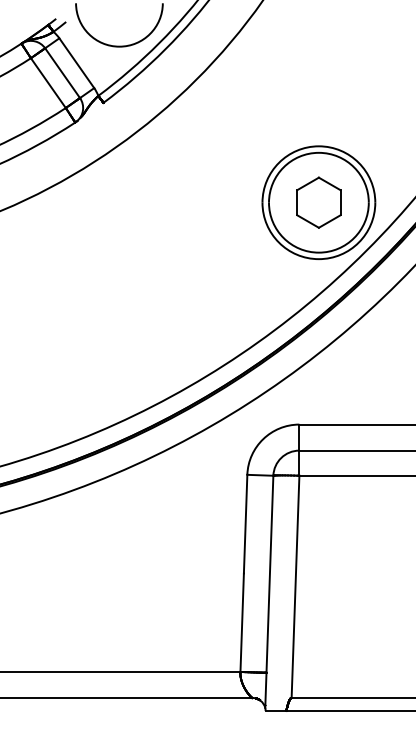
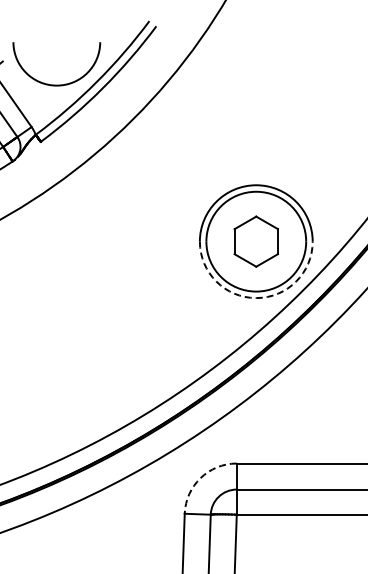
arc: (318, 259) -> (255, 298), solid -> dashed
arc: (263, 439) -> (200, 478), solid -> dashed

